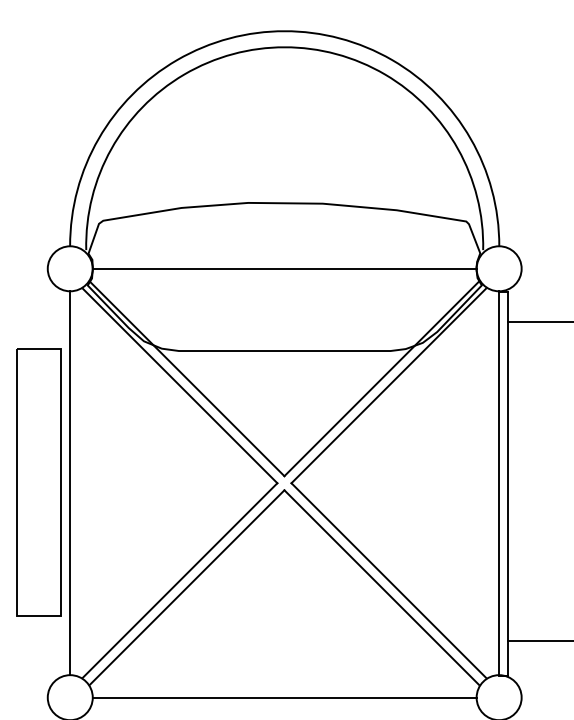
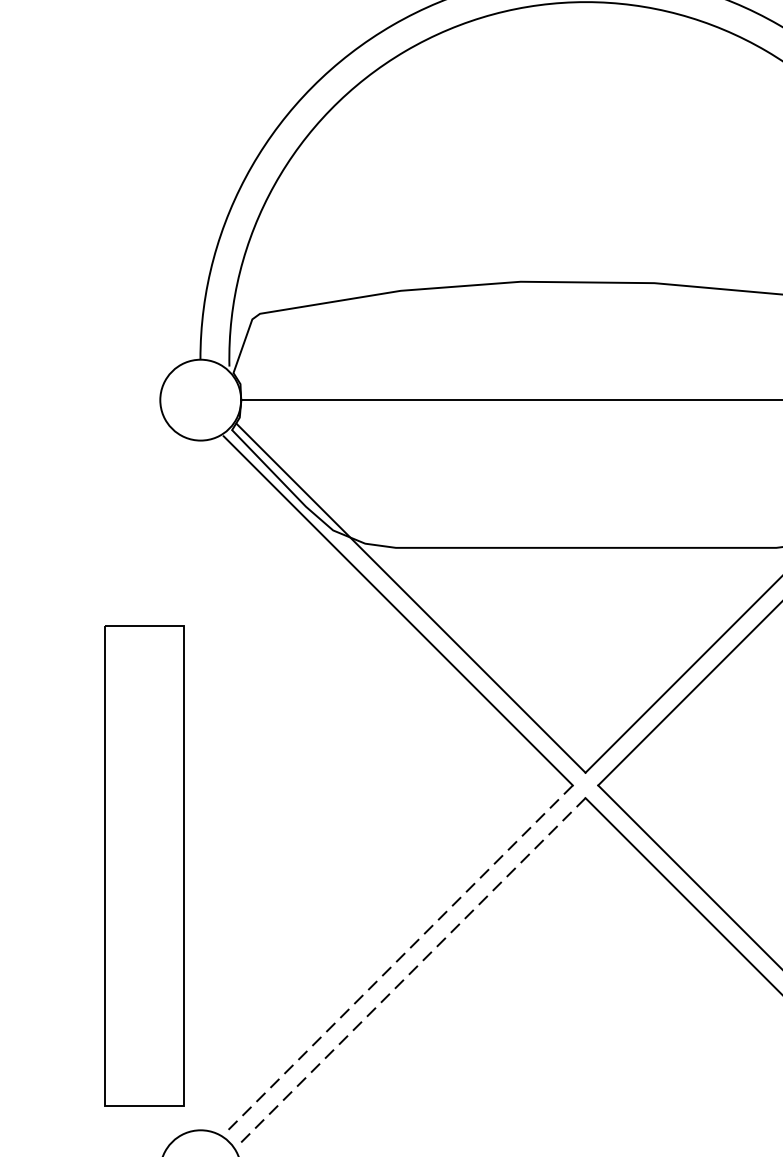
part: (38, 482) -> (143, 864), moved
line: (70, 483) -> (201, 785), removed
line: (179, 580) -> (396, 960), solid -> dashed
line: (186, 587) -> (409, 972), solid -> dashed

